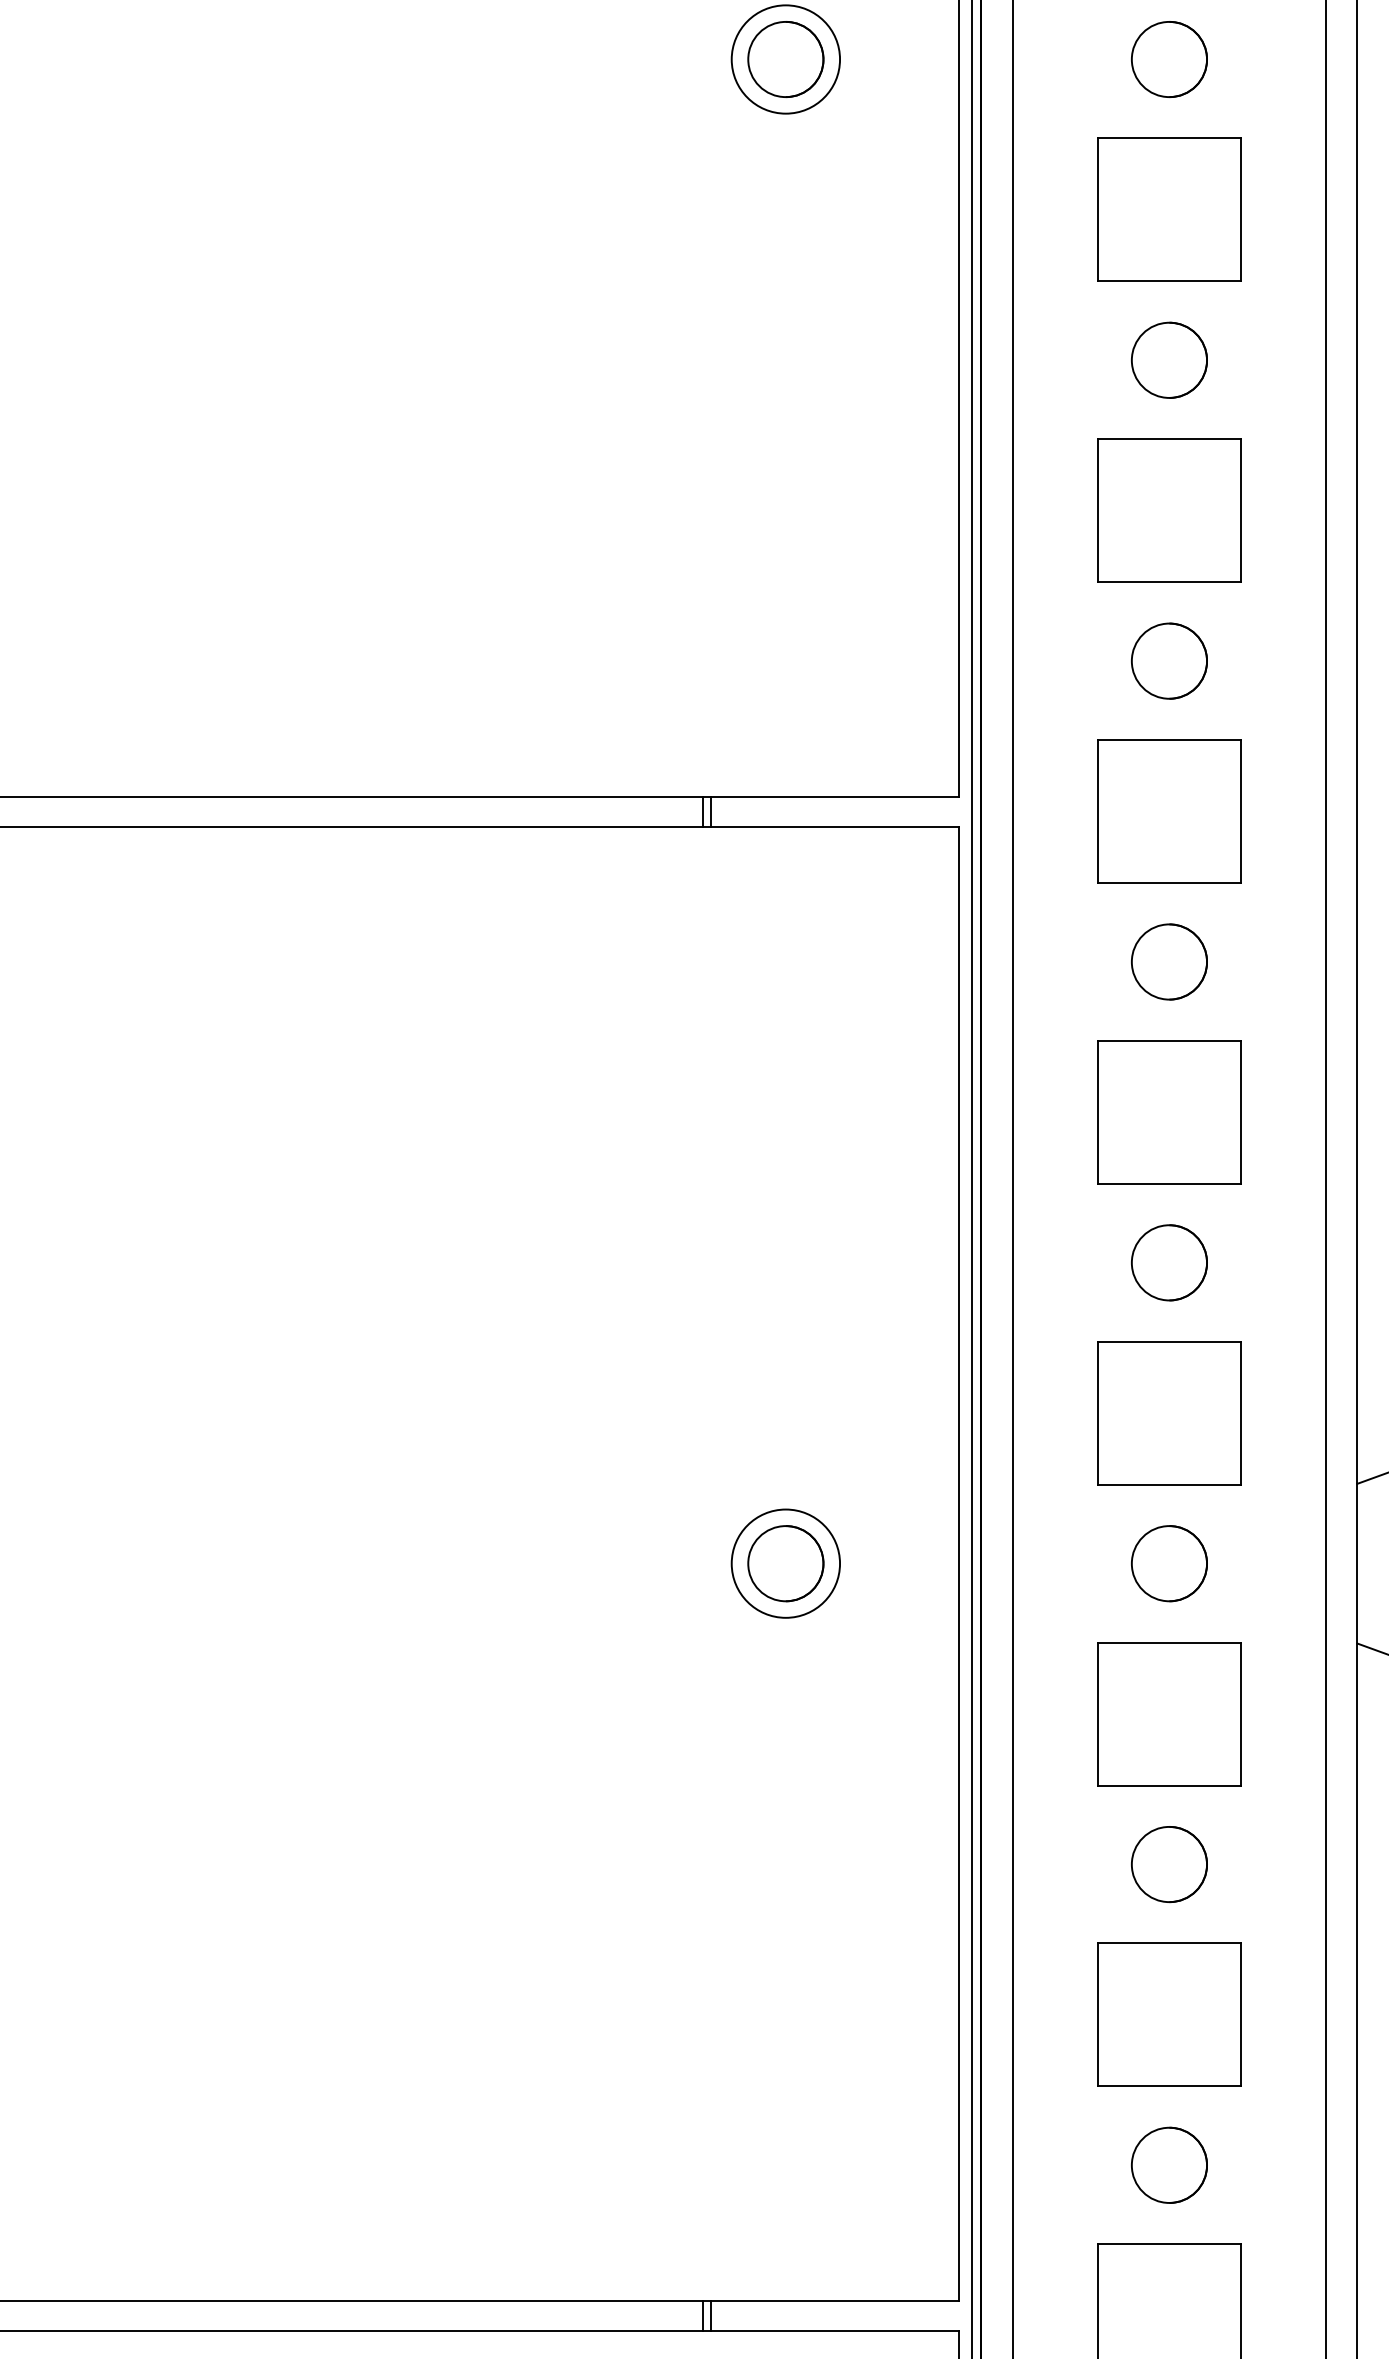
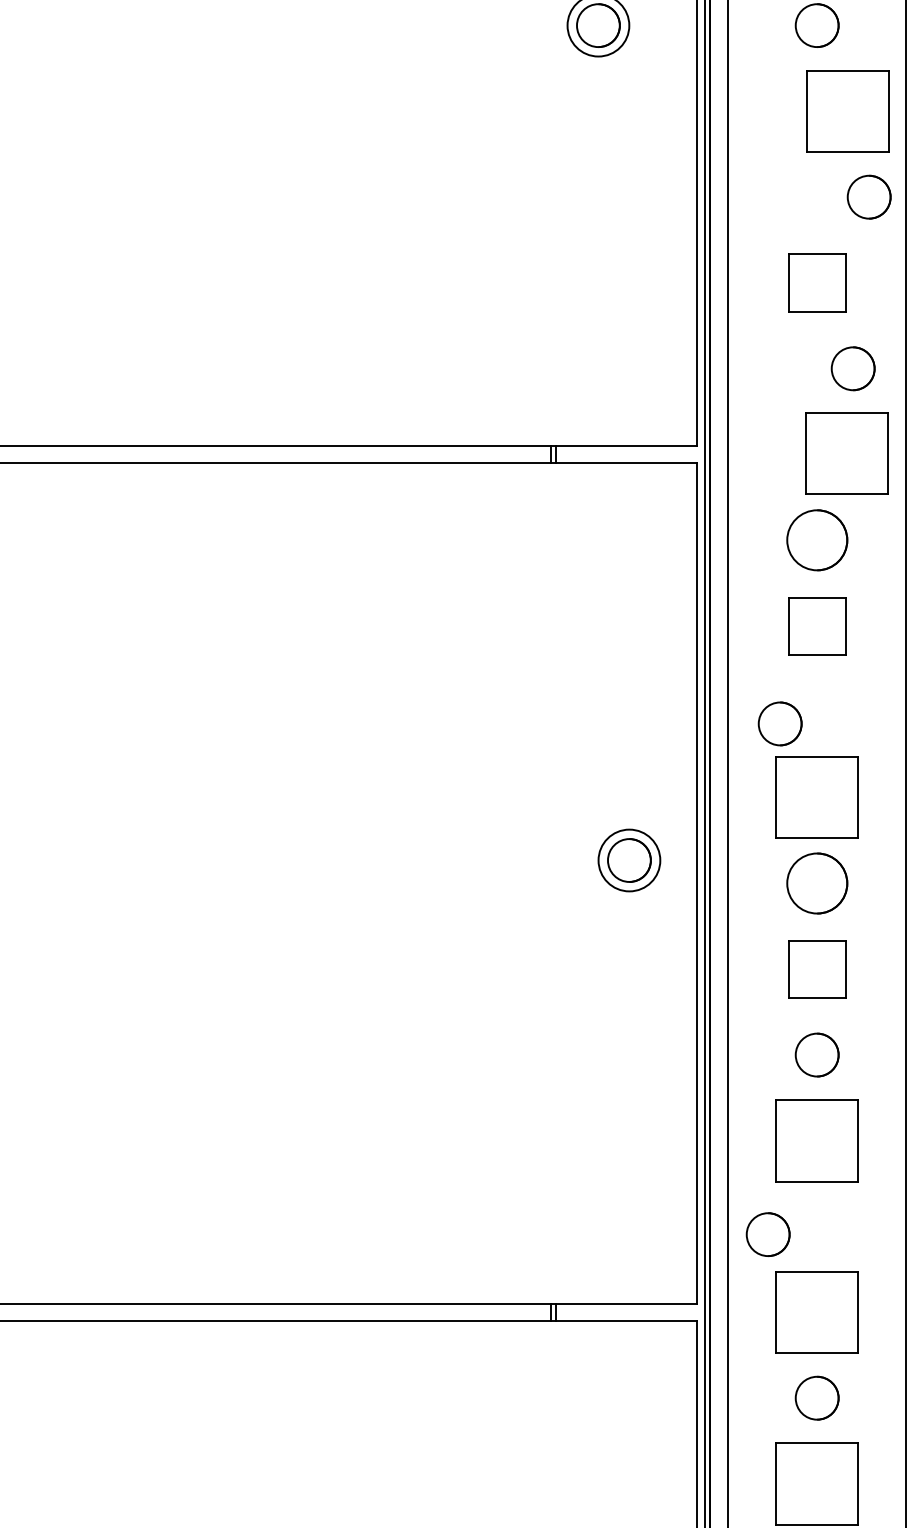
part: (1168, 210) -> (847, 111), moved
part: (1168, 359) -> (868, 196), moved
part: (1168, 509) -> (816, 282), size x0.7
part: (1168, 660) -> (852, 368), moved
part: (1168, 811) -> (846, 453), moved
part: (1168, 962) -> (816, 540), size x1.4
part: (1168, 1111) -> (816, 625), size x0.7
part: (1168, 1262) -> (779, 723), moved
part: (785, 1563) -> (629, 860), moved
part: (1168, 1563) -> (816, 883), size x1.4
part: (1168, 1714) -> (816, 969), size x0.7
part: (1168, 2165) -> (767, 1234), moved

